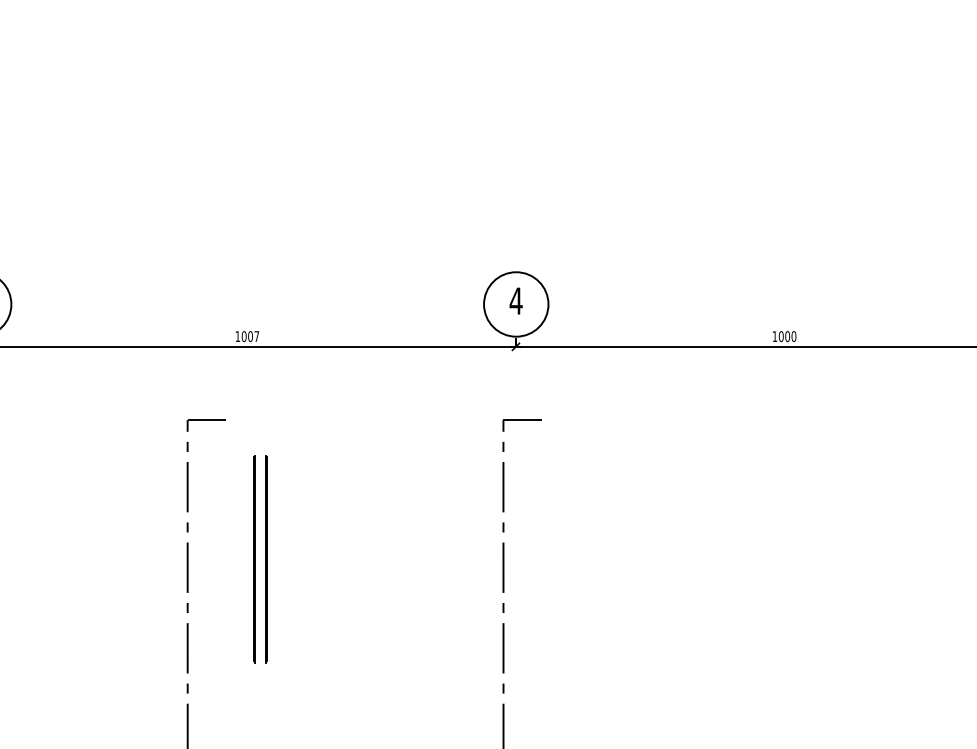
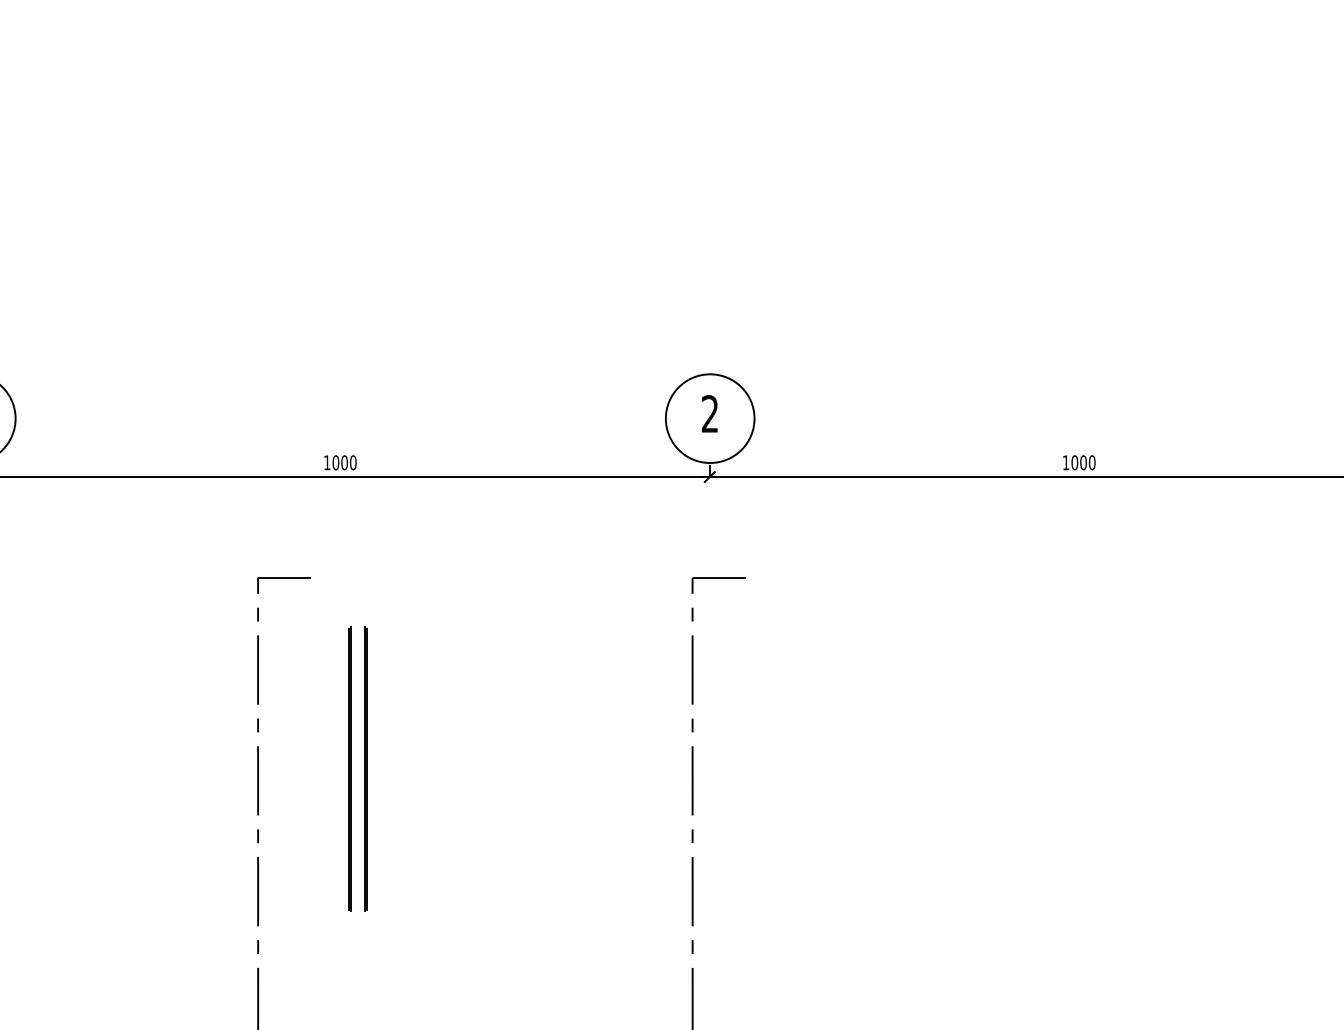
text: (515, 300) -> (709, 413), 4 -> 2
text: (256, 336) -> (352, 462), 1007 -> 1000

